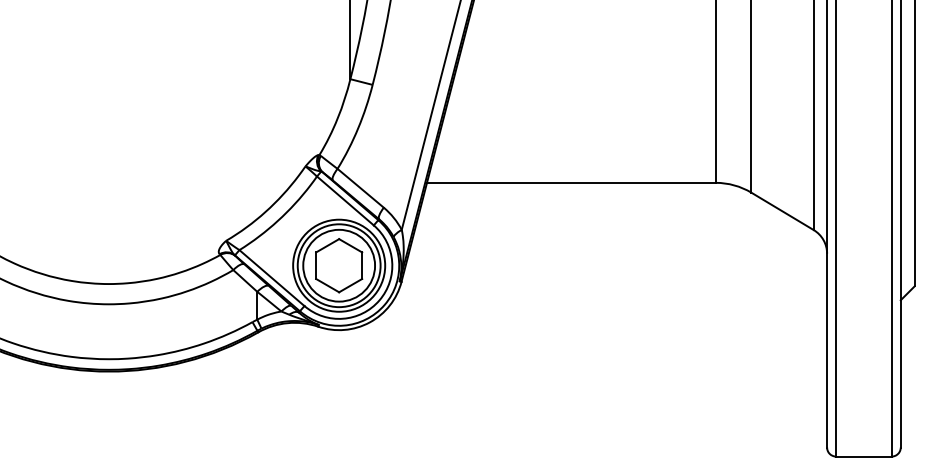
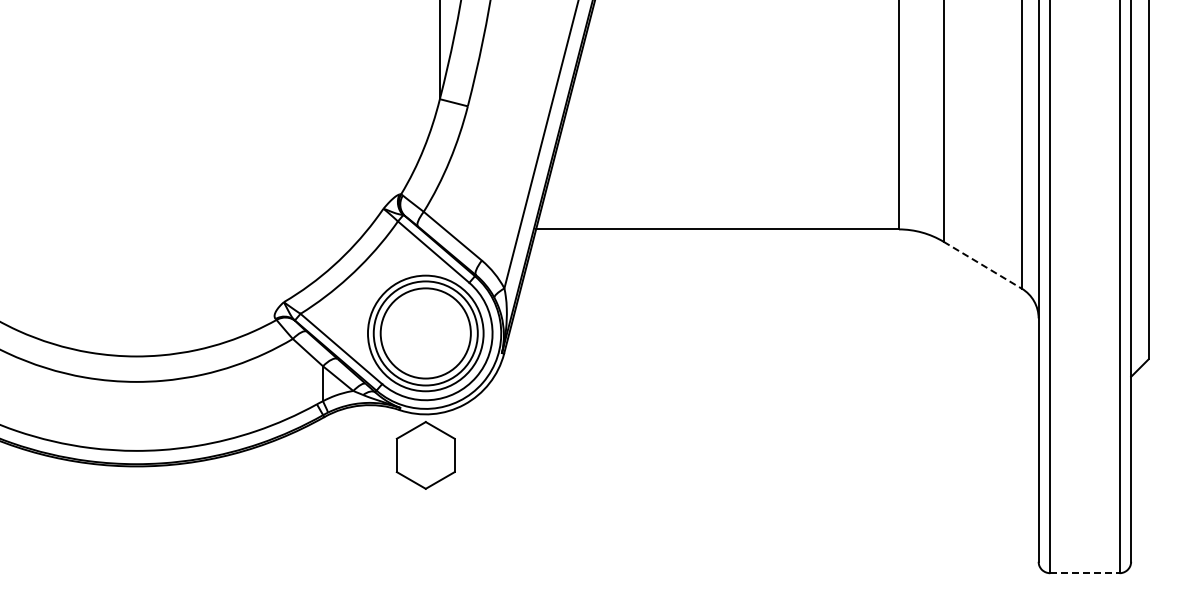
line: (782, 211) -> (982, 265), solid -> dashed
part: (338, 265) -> (425, 455), moved
line: (863, 456) -> (1084, 573), solid -> dashed

